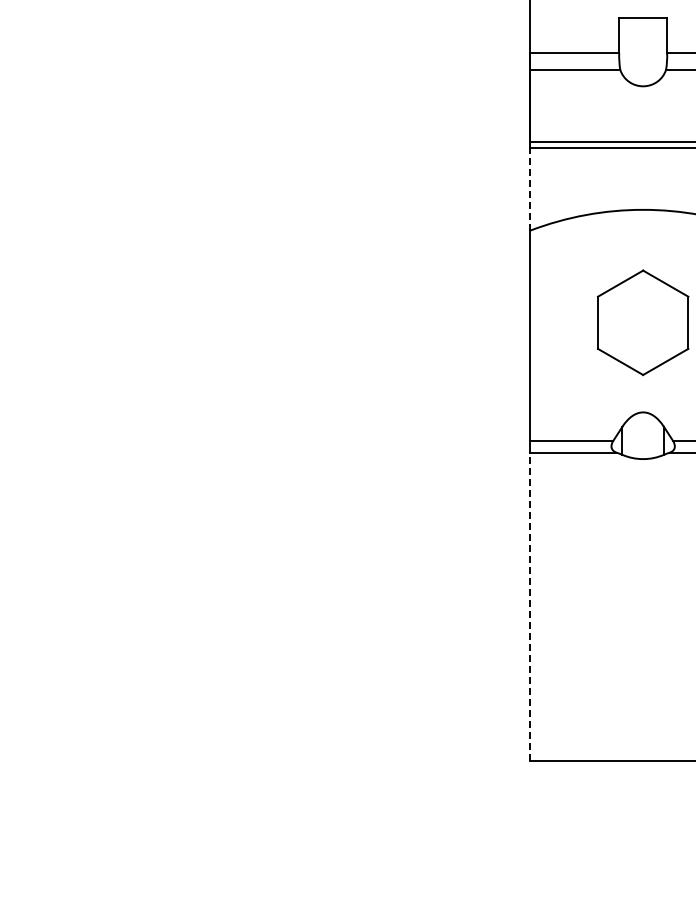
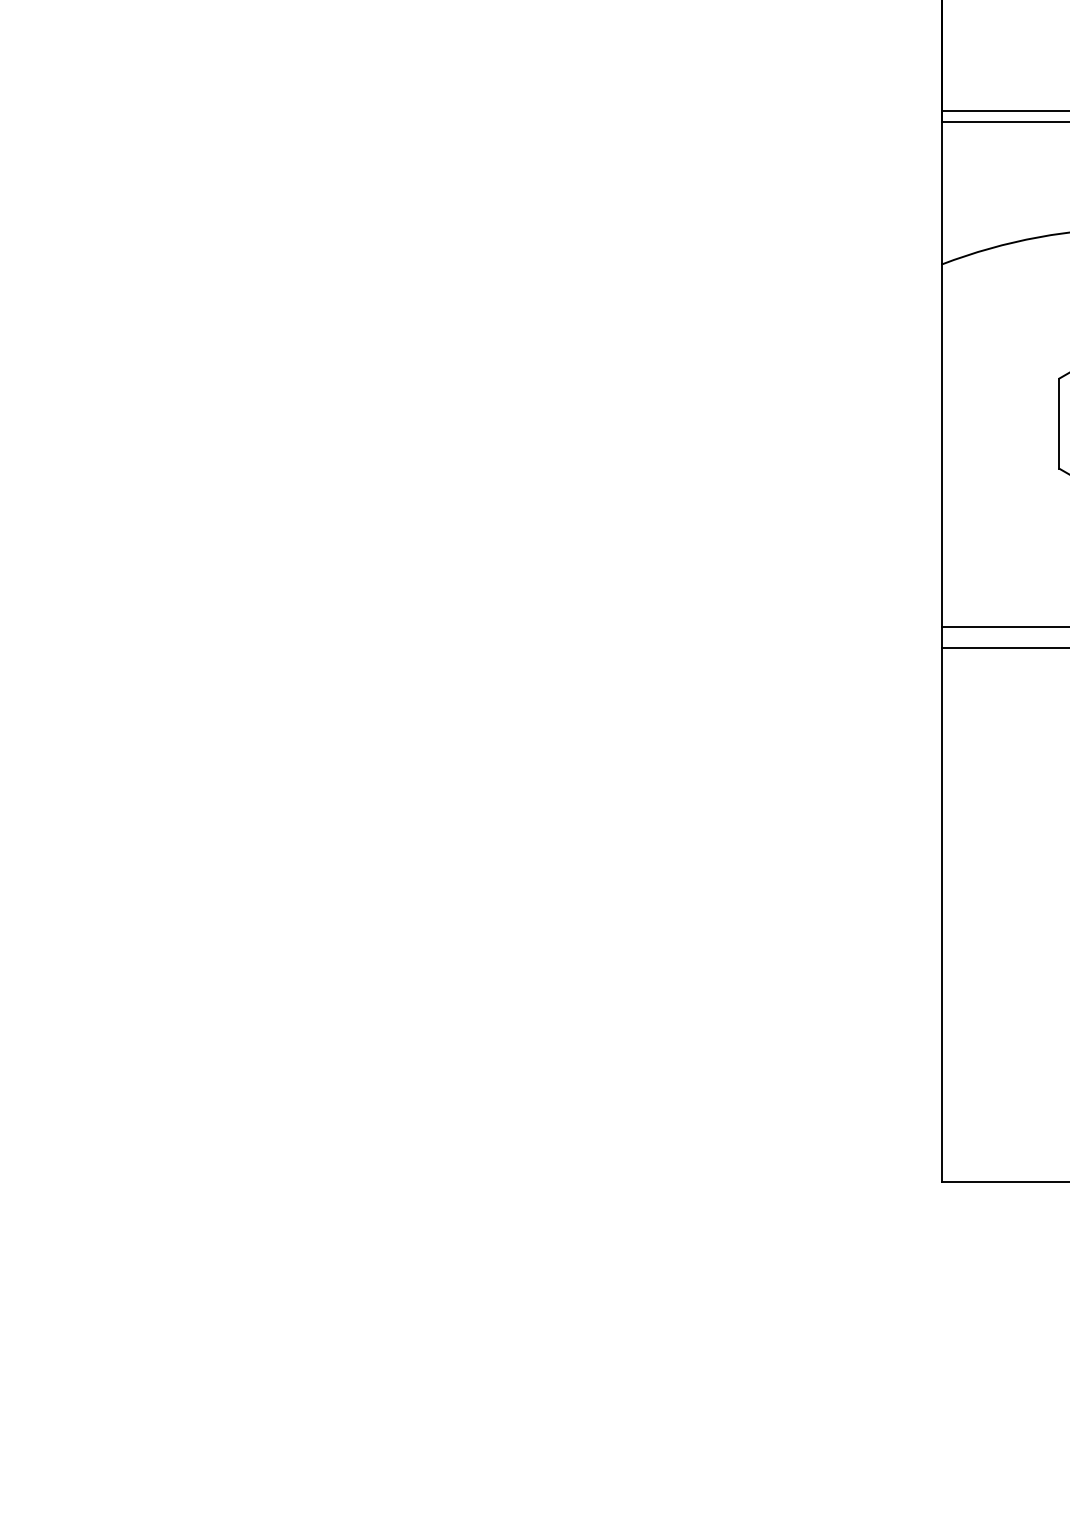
line: (530, 189) -> (942, 193), dashed -> solid
line: (530, 606) -> (942, 914), dashed -> solid

